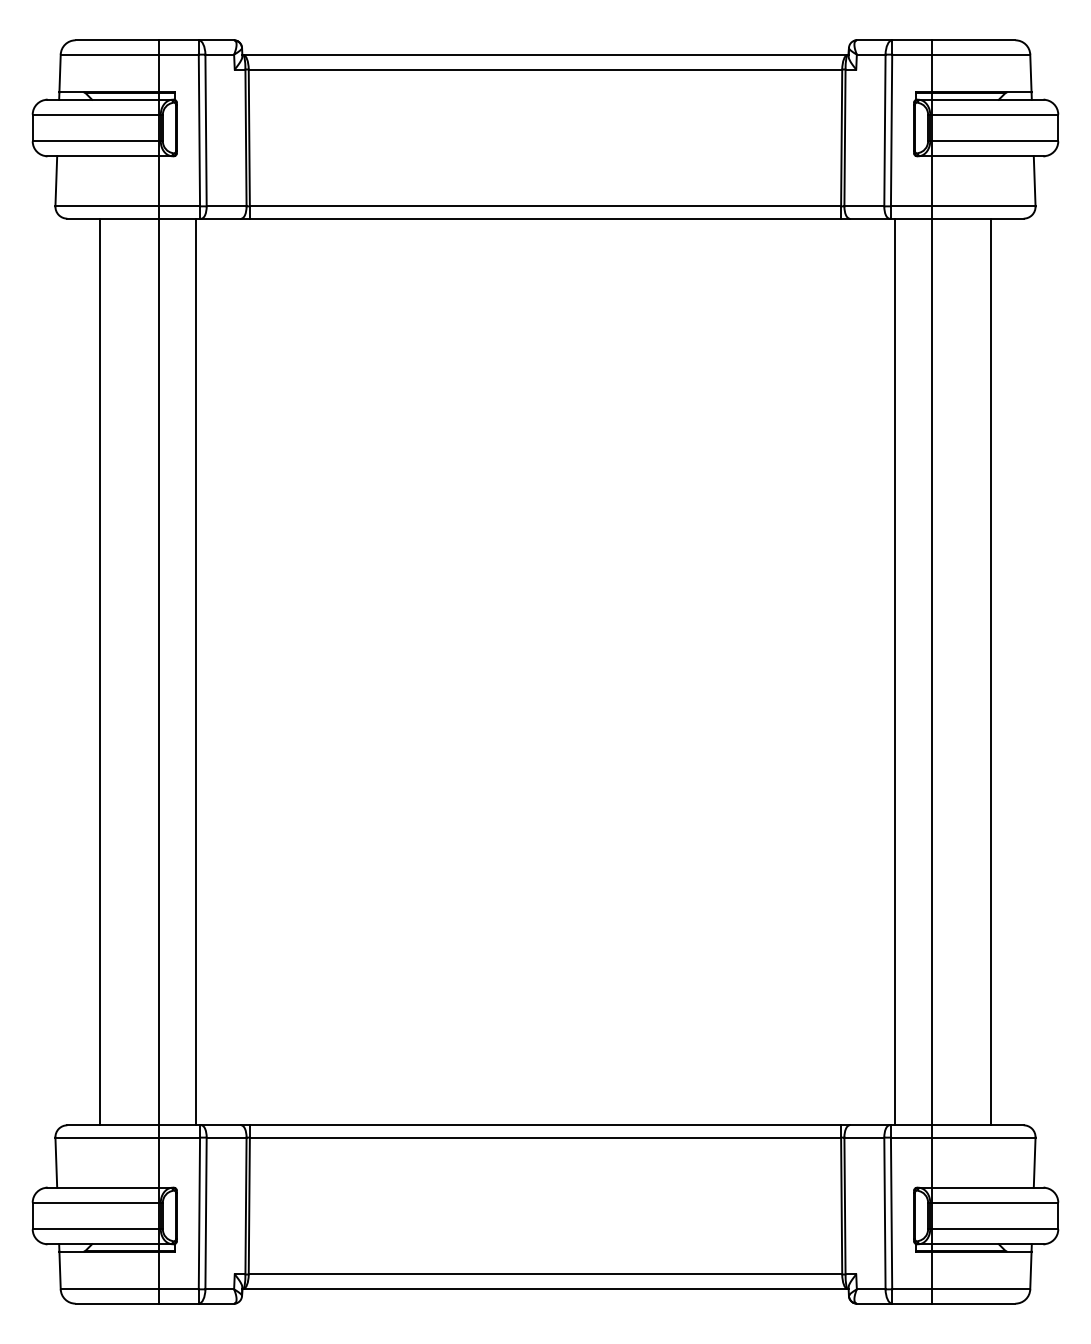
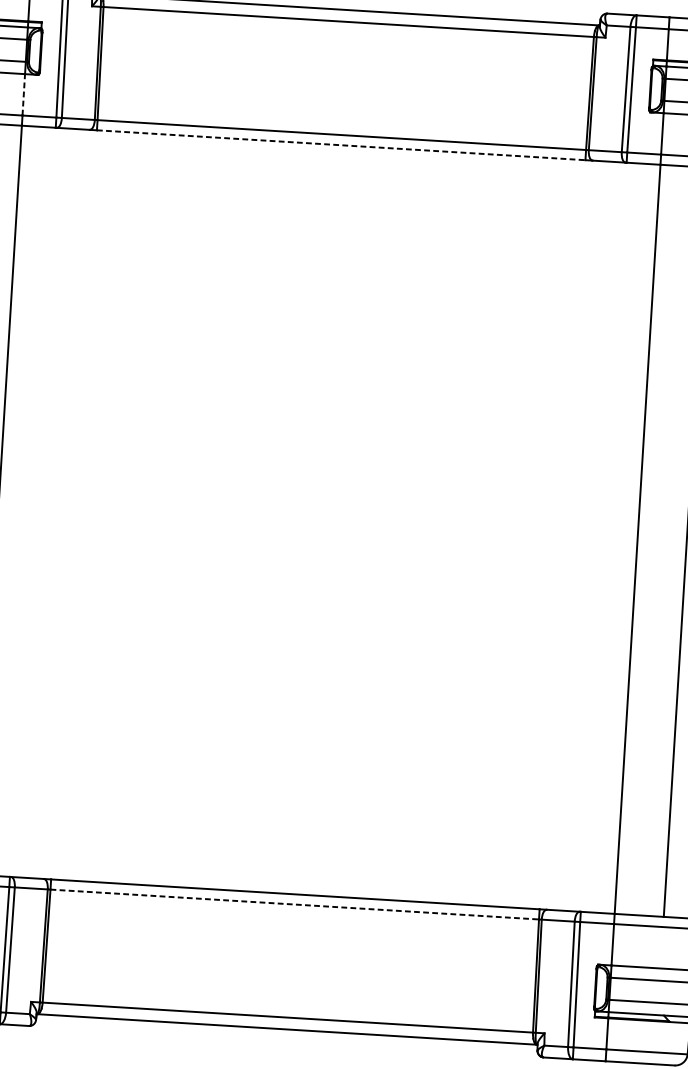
line: (159, 180) -> (24, 94), solid -> dashed
line: (545, 218) -> (341, 145), solid -> dashed
line: (196, 671) -> (29, 501), removed
line: (894, 671) -> (606, 537), removed
line: (545, 1137) -> (294, 904), solid -> dashed

